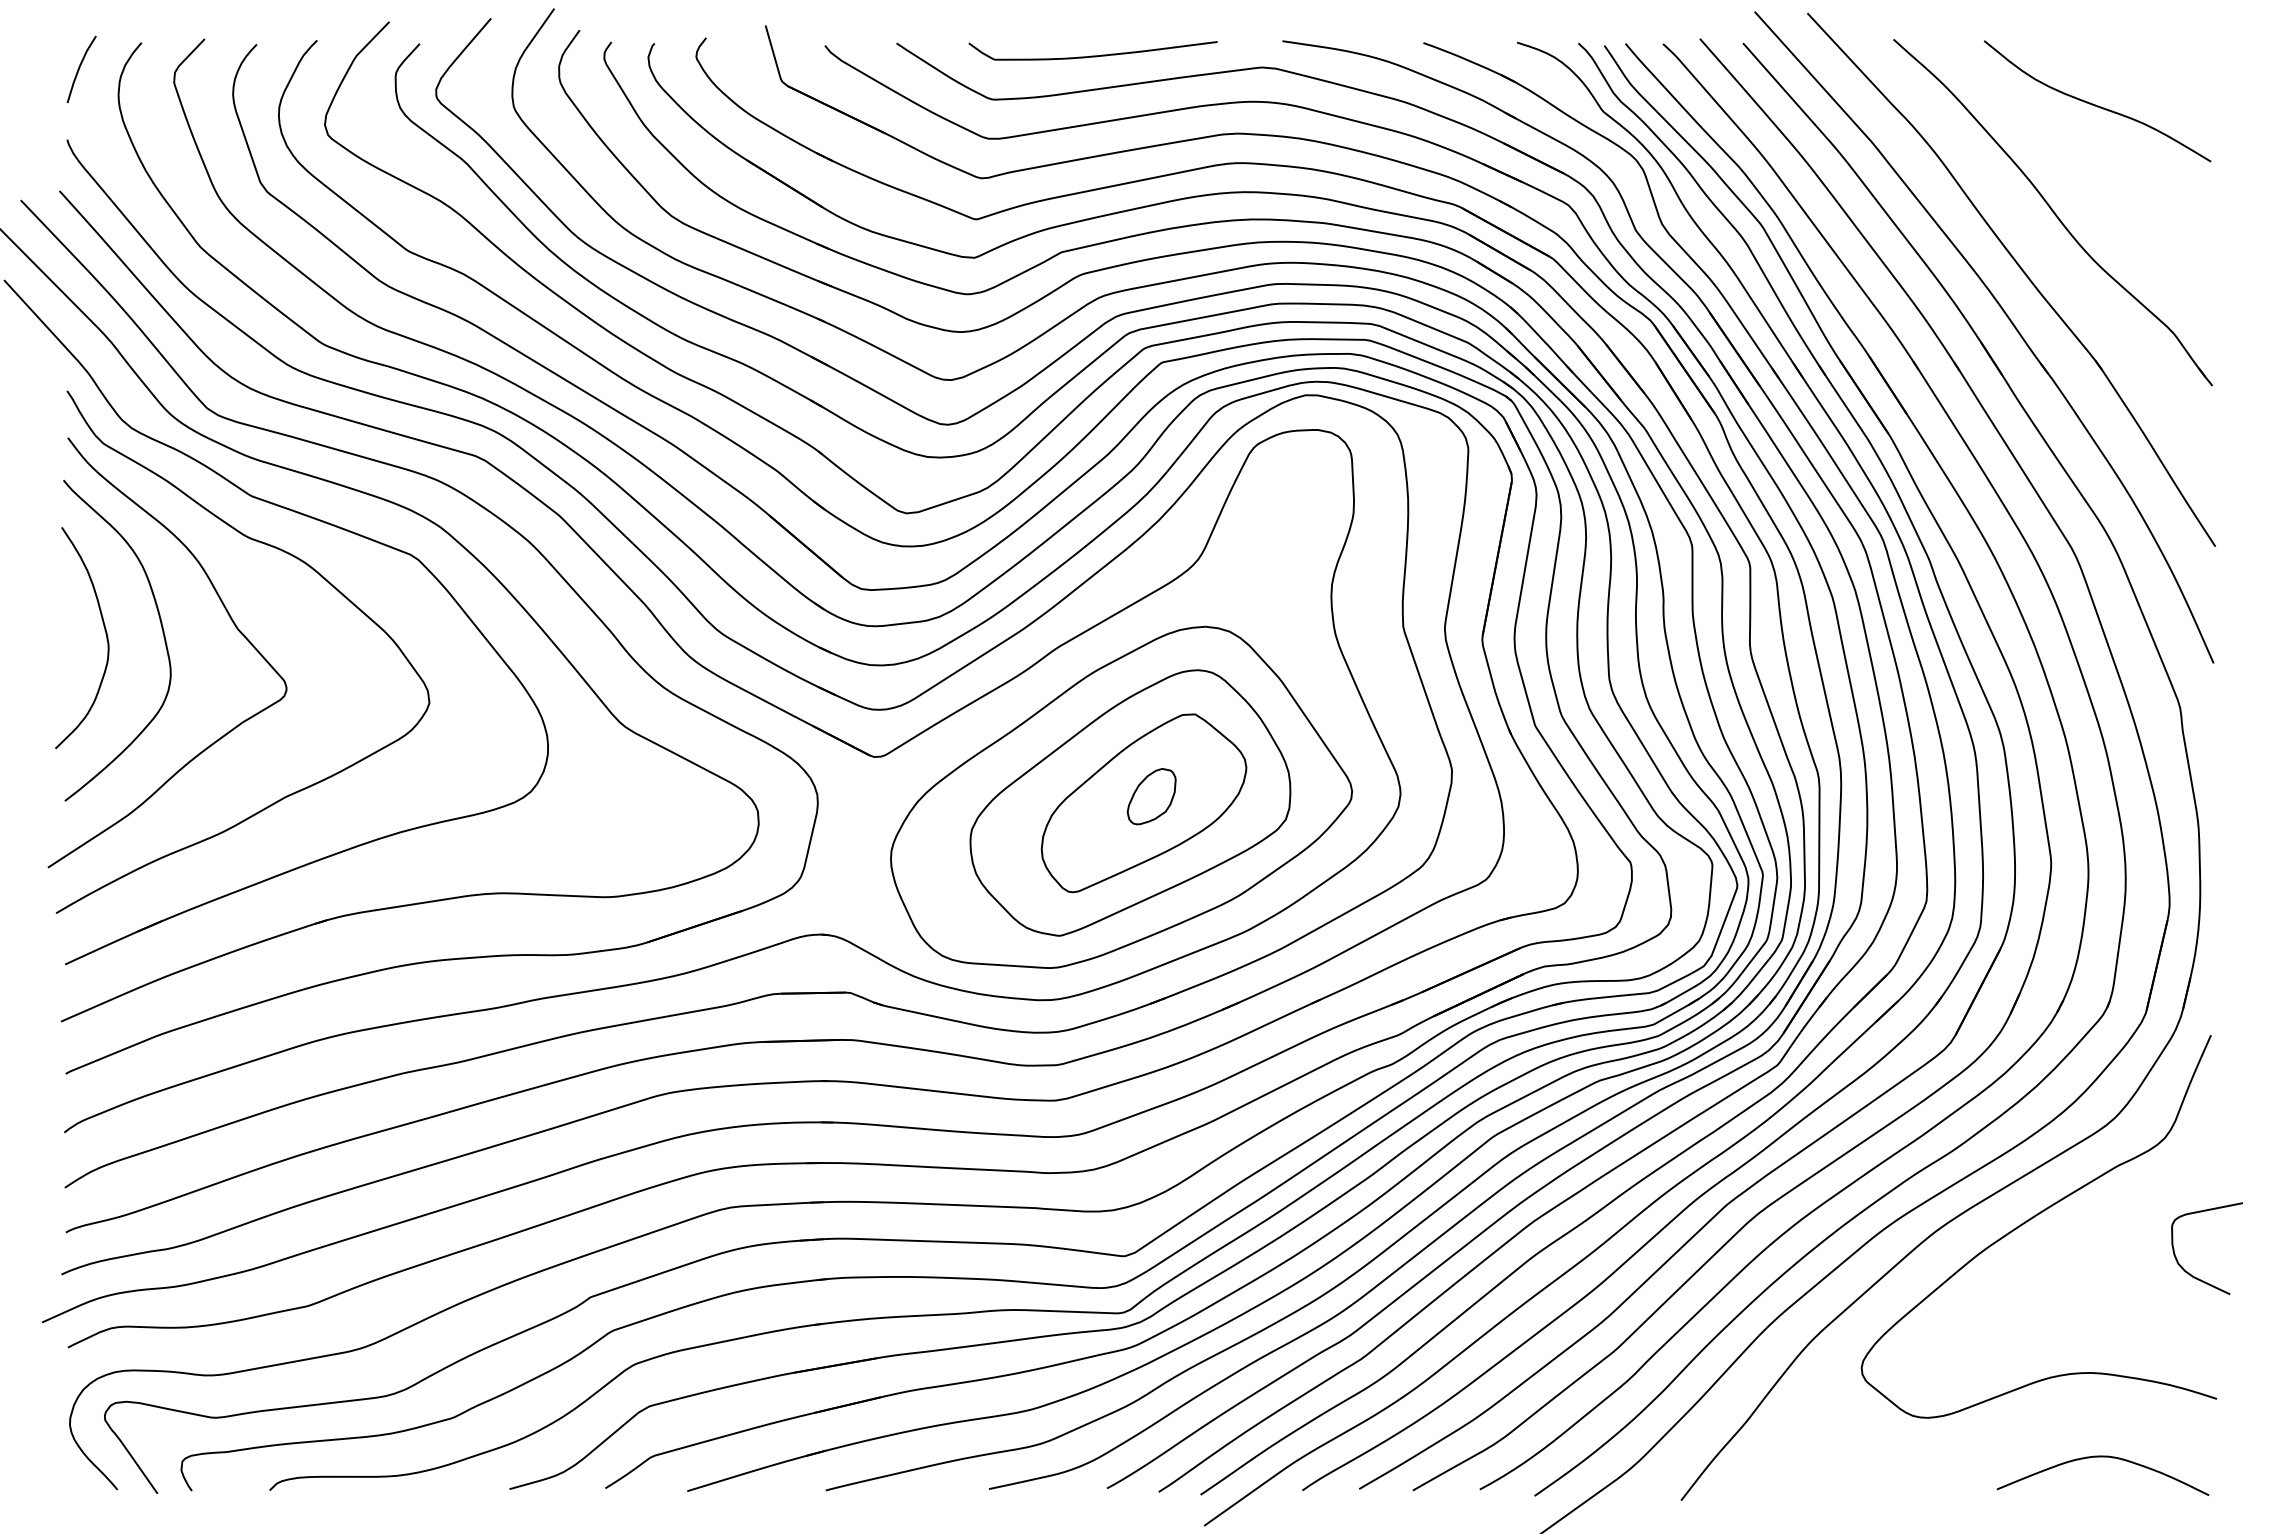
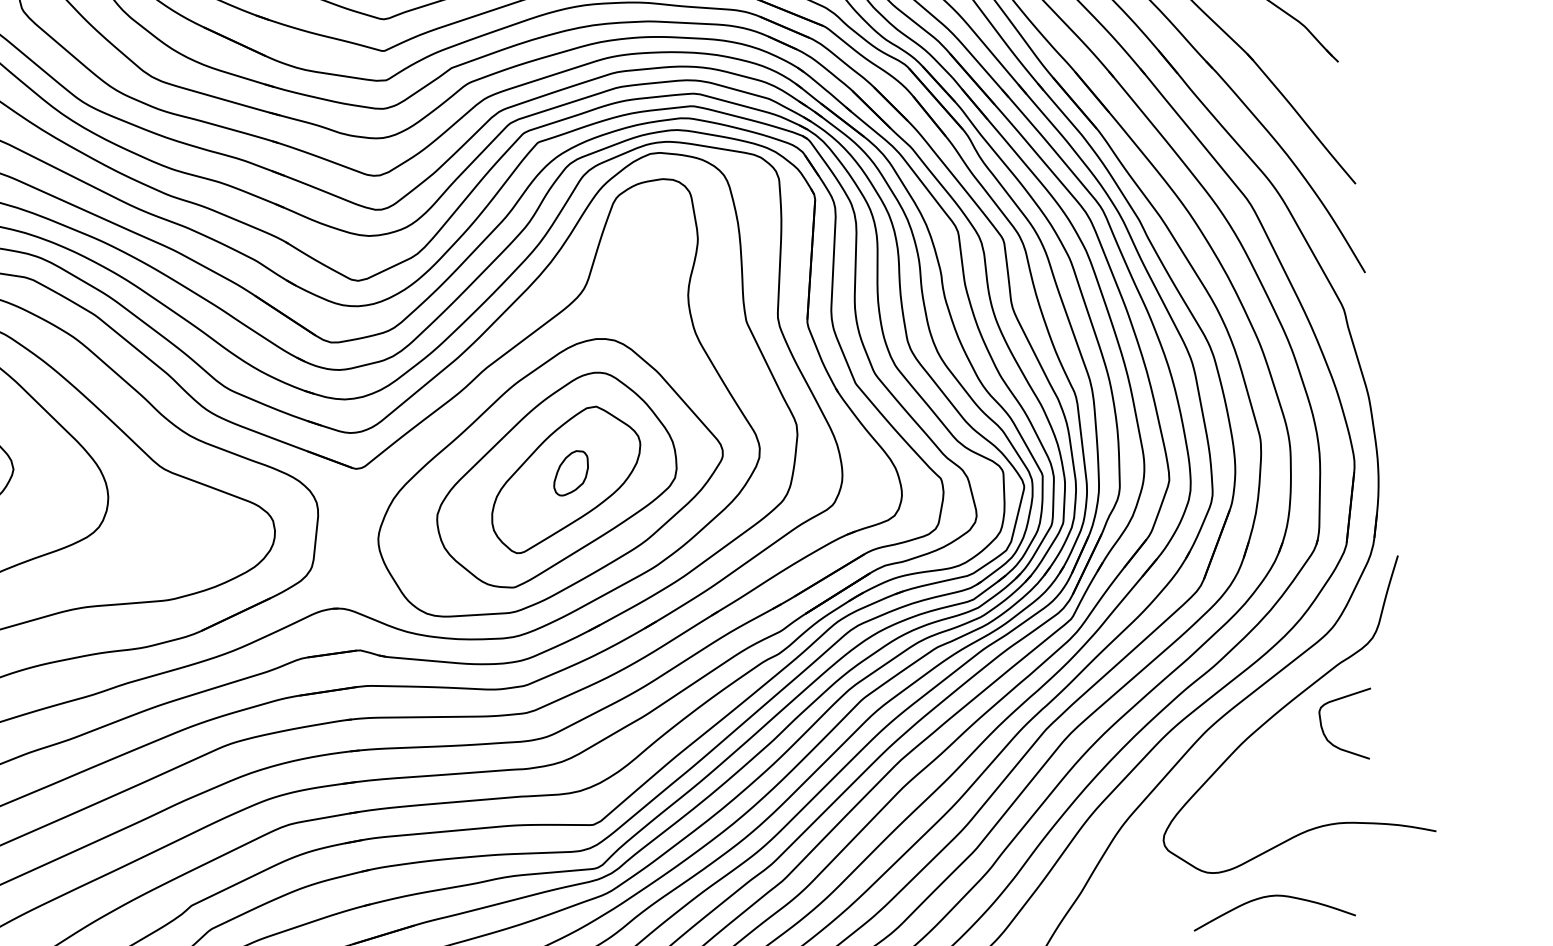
curve: (2190, 1273) -> (1337, 746), moved
curve: (2102, 1457) -> (1271, 896), moved

